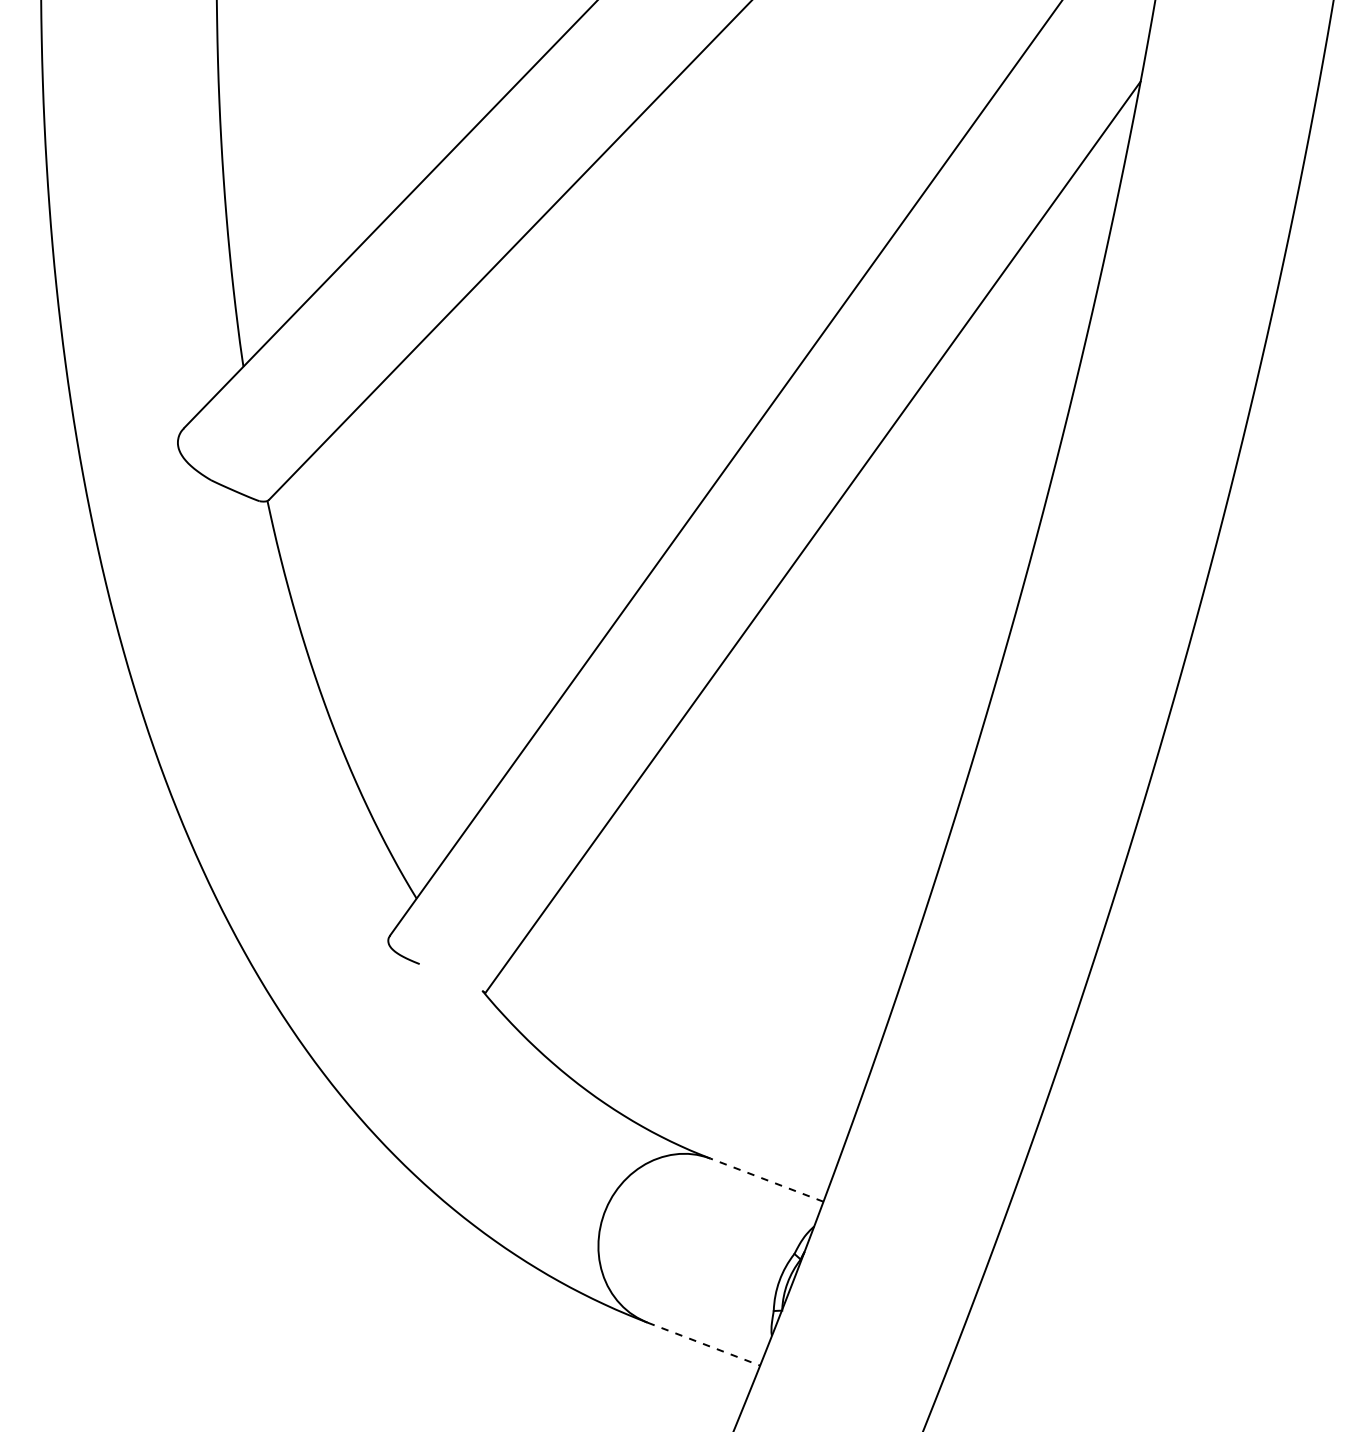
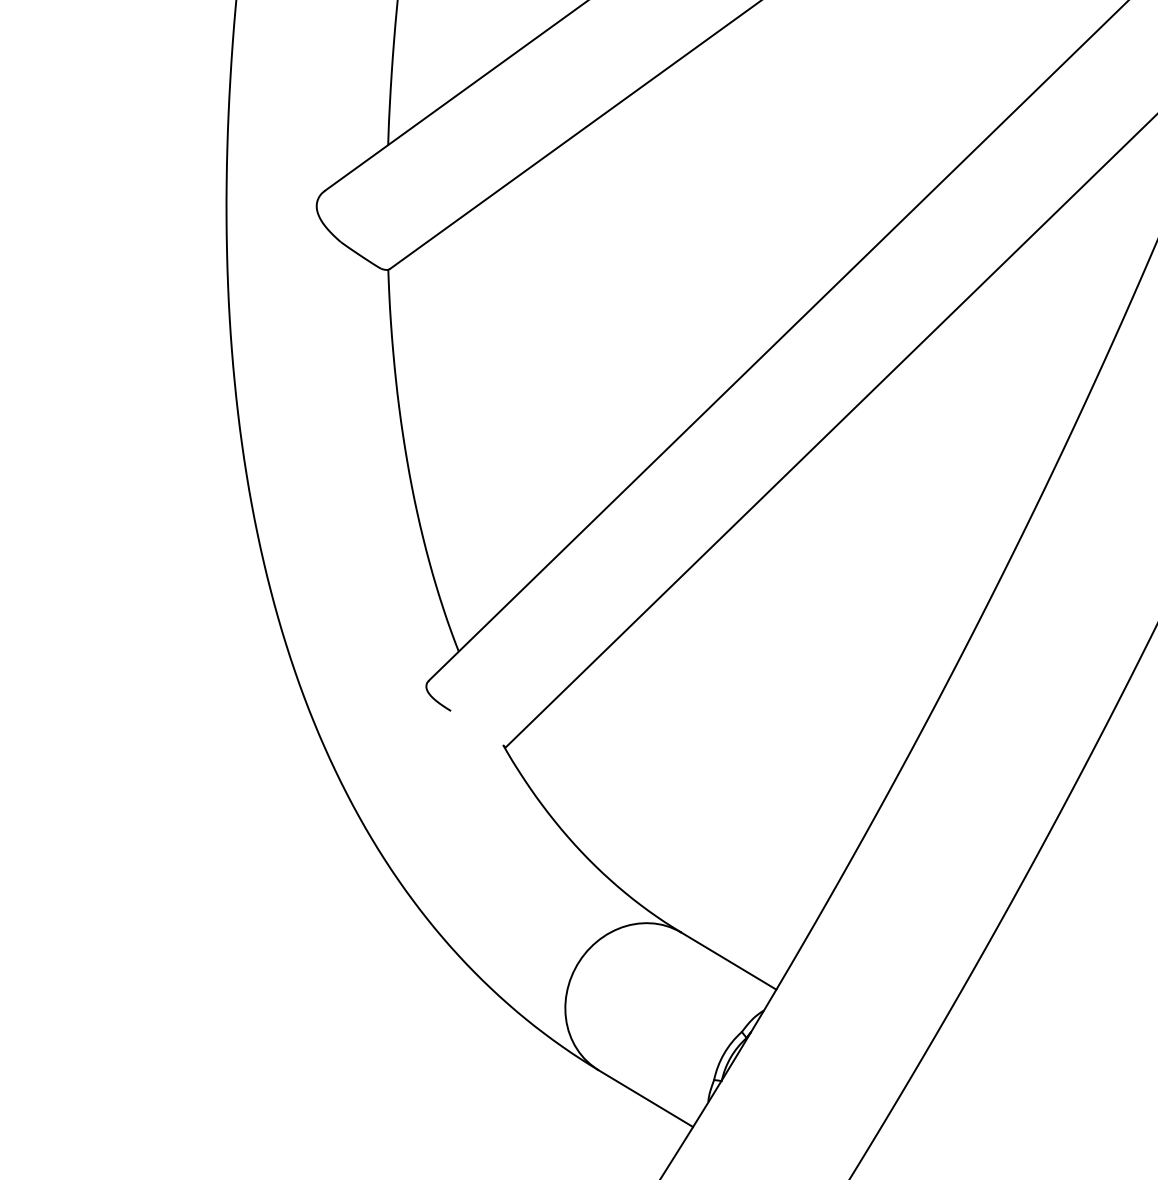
line: (766, 1179) -> (728, 960), dashed -> solid
line: (704, 1344) -> (646, 1099), dashed -> solid

